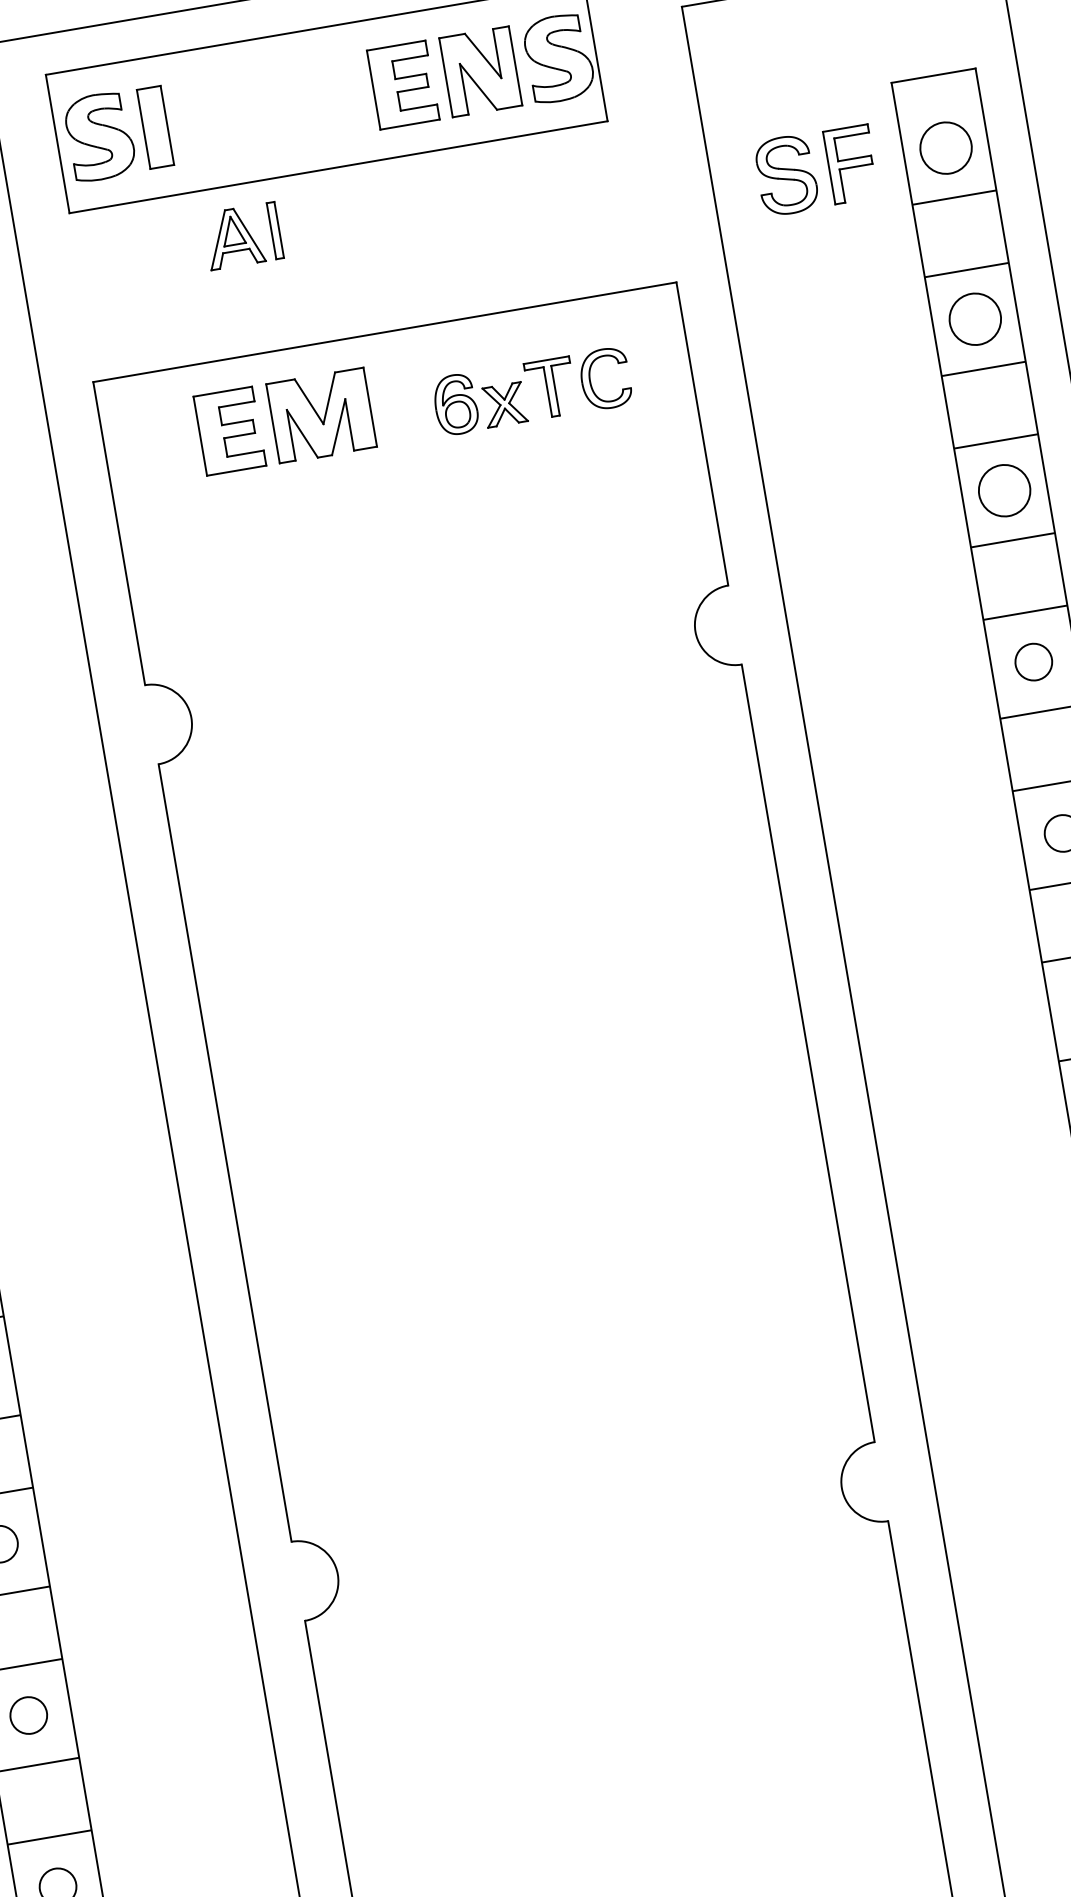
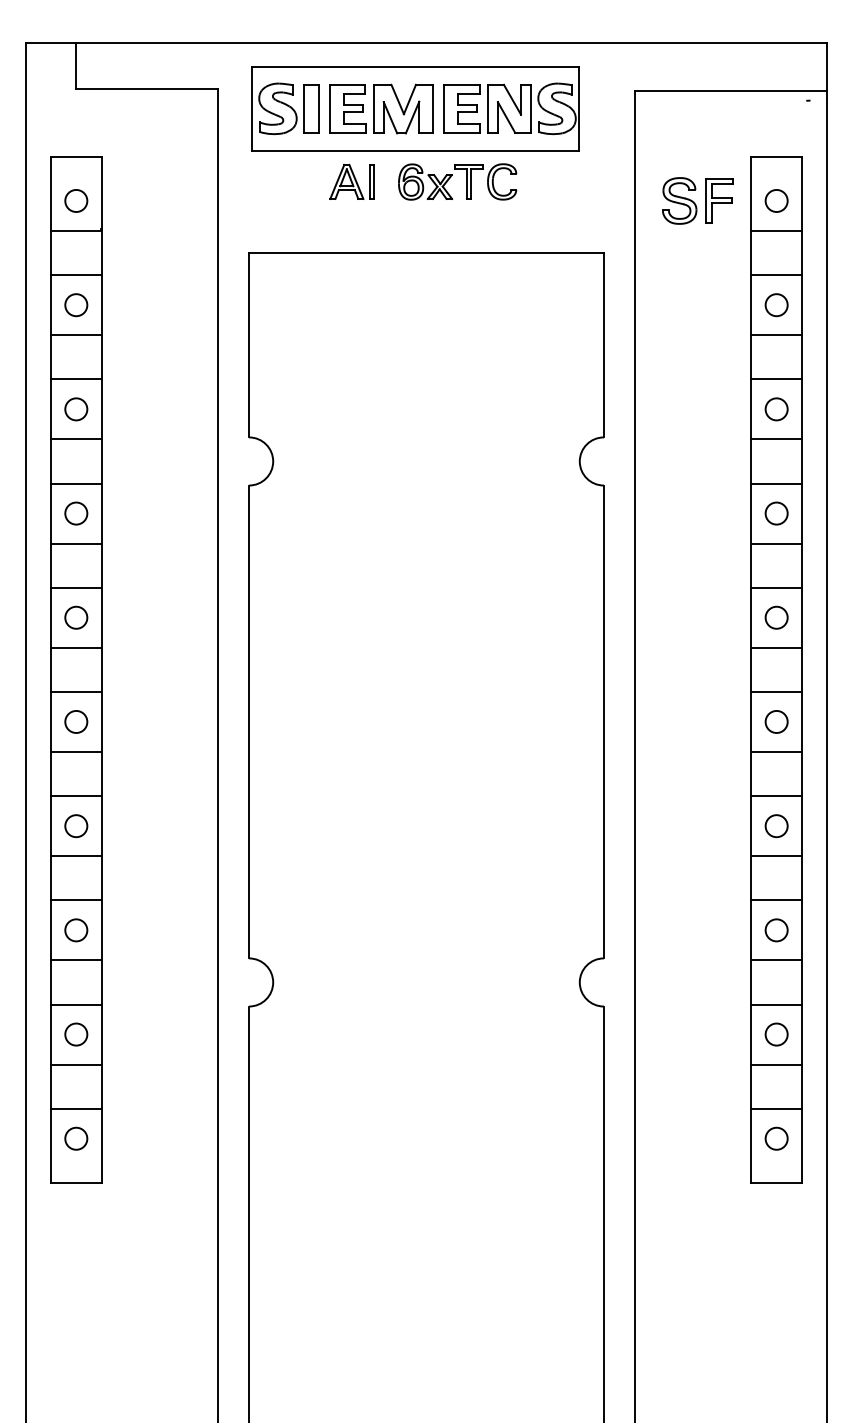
circle: (945, 147) -> (776, 200), size x0.71
circle: (975, 320) -> (776, 305), size x0.71
part: (520, 385) -> (451, 177), moved
part: (285, 421) -> (381, 108), moved
circle: (1004, 491) -> (776, 409), size x0.71

